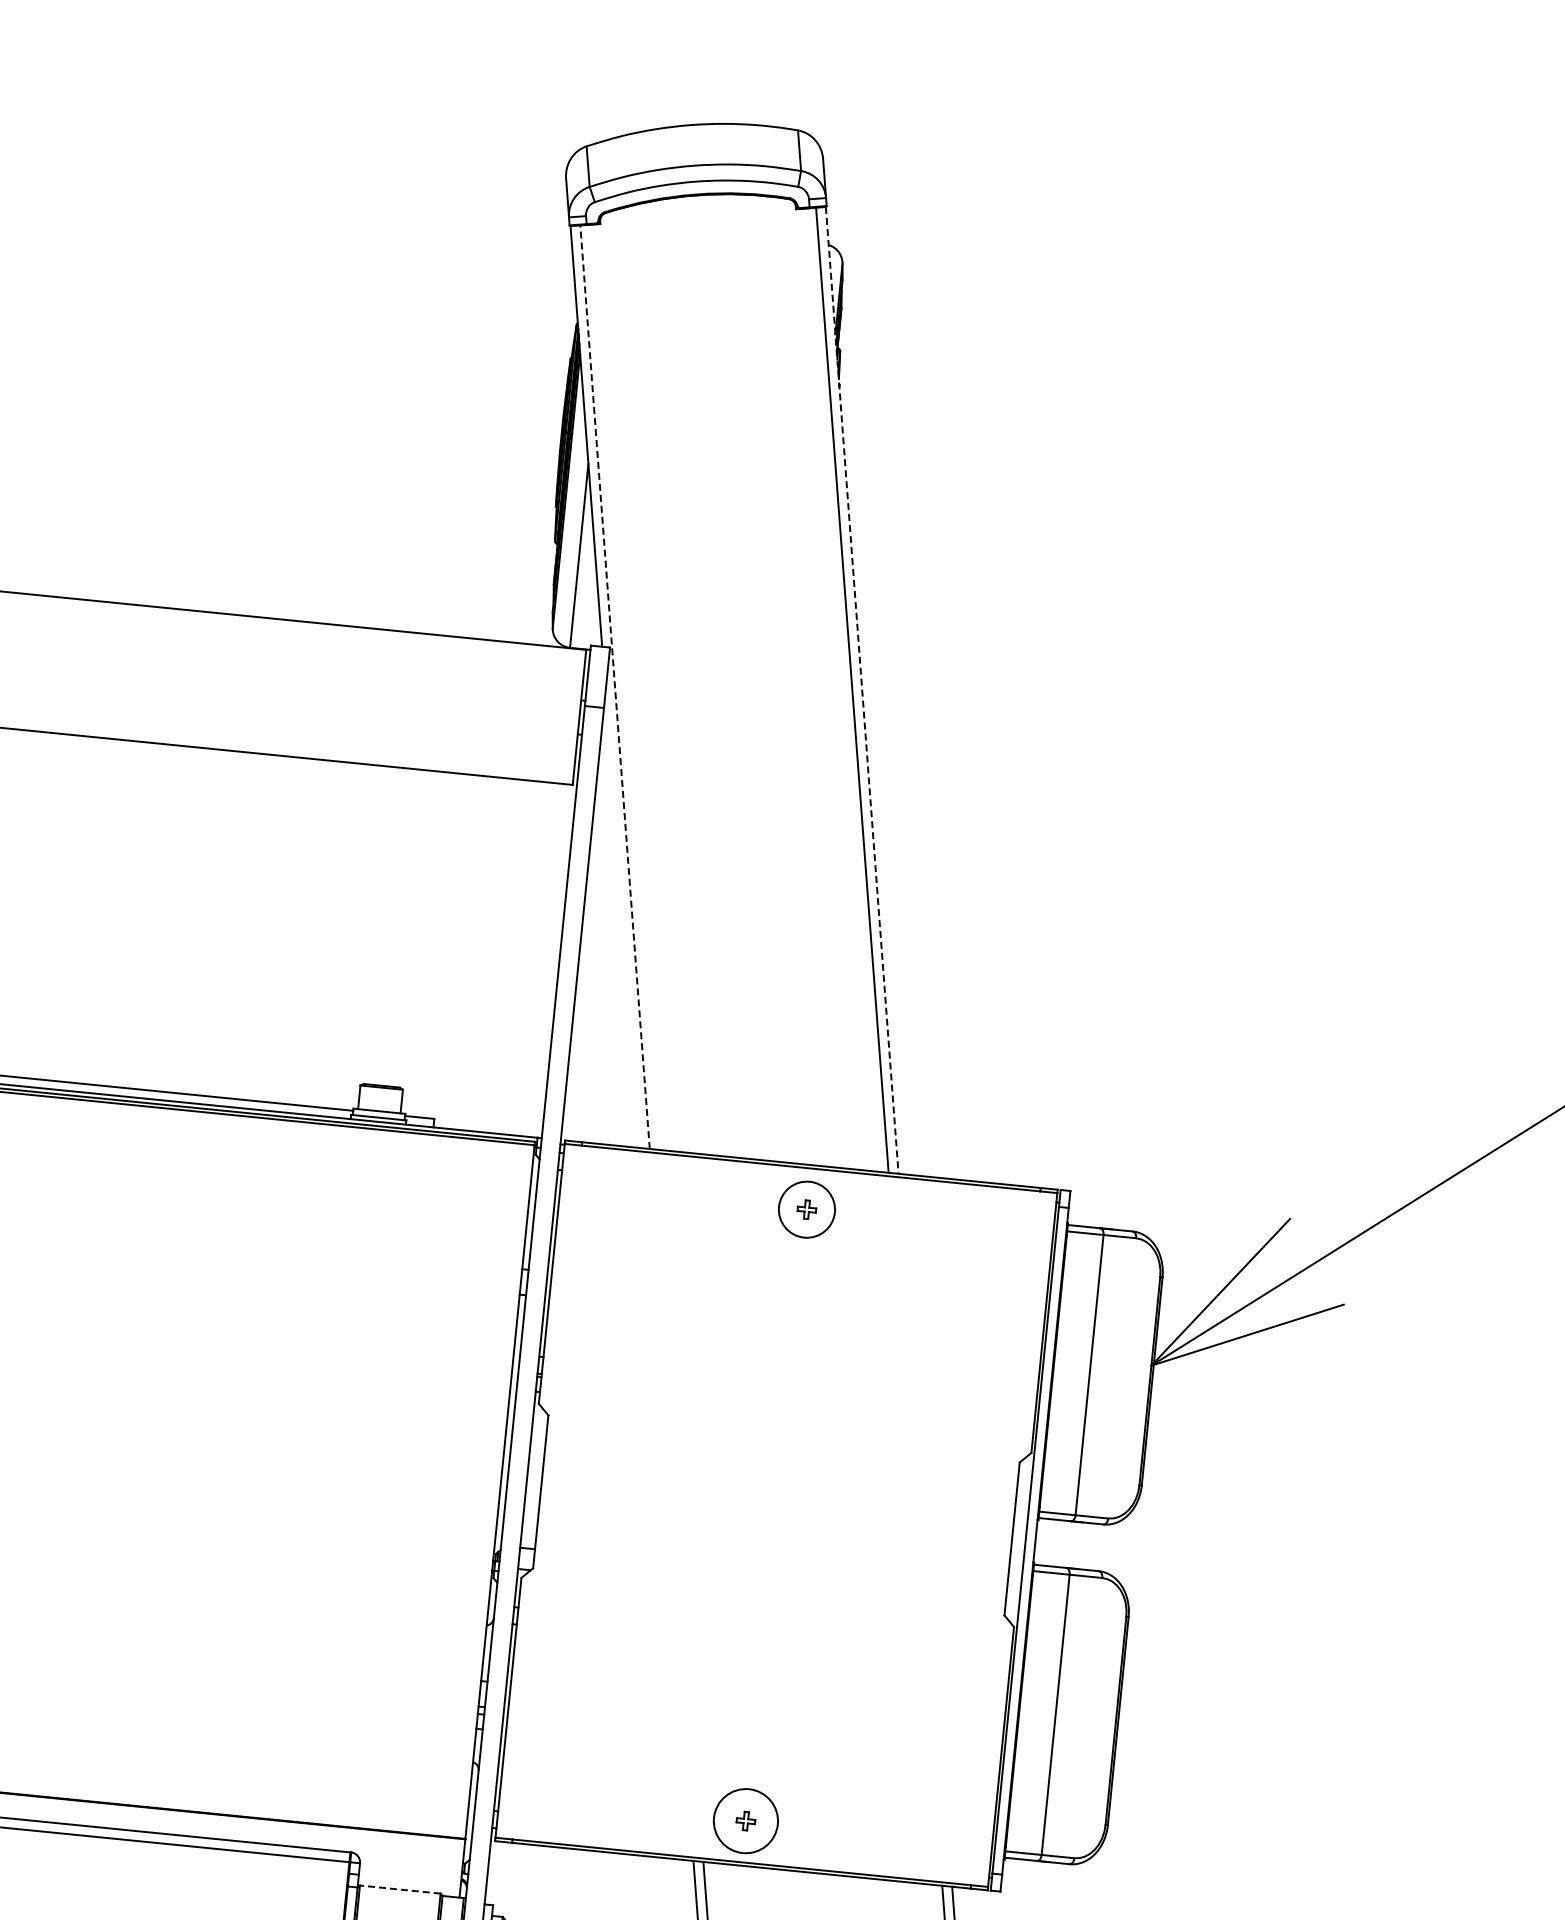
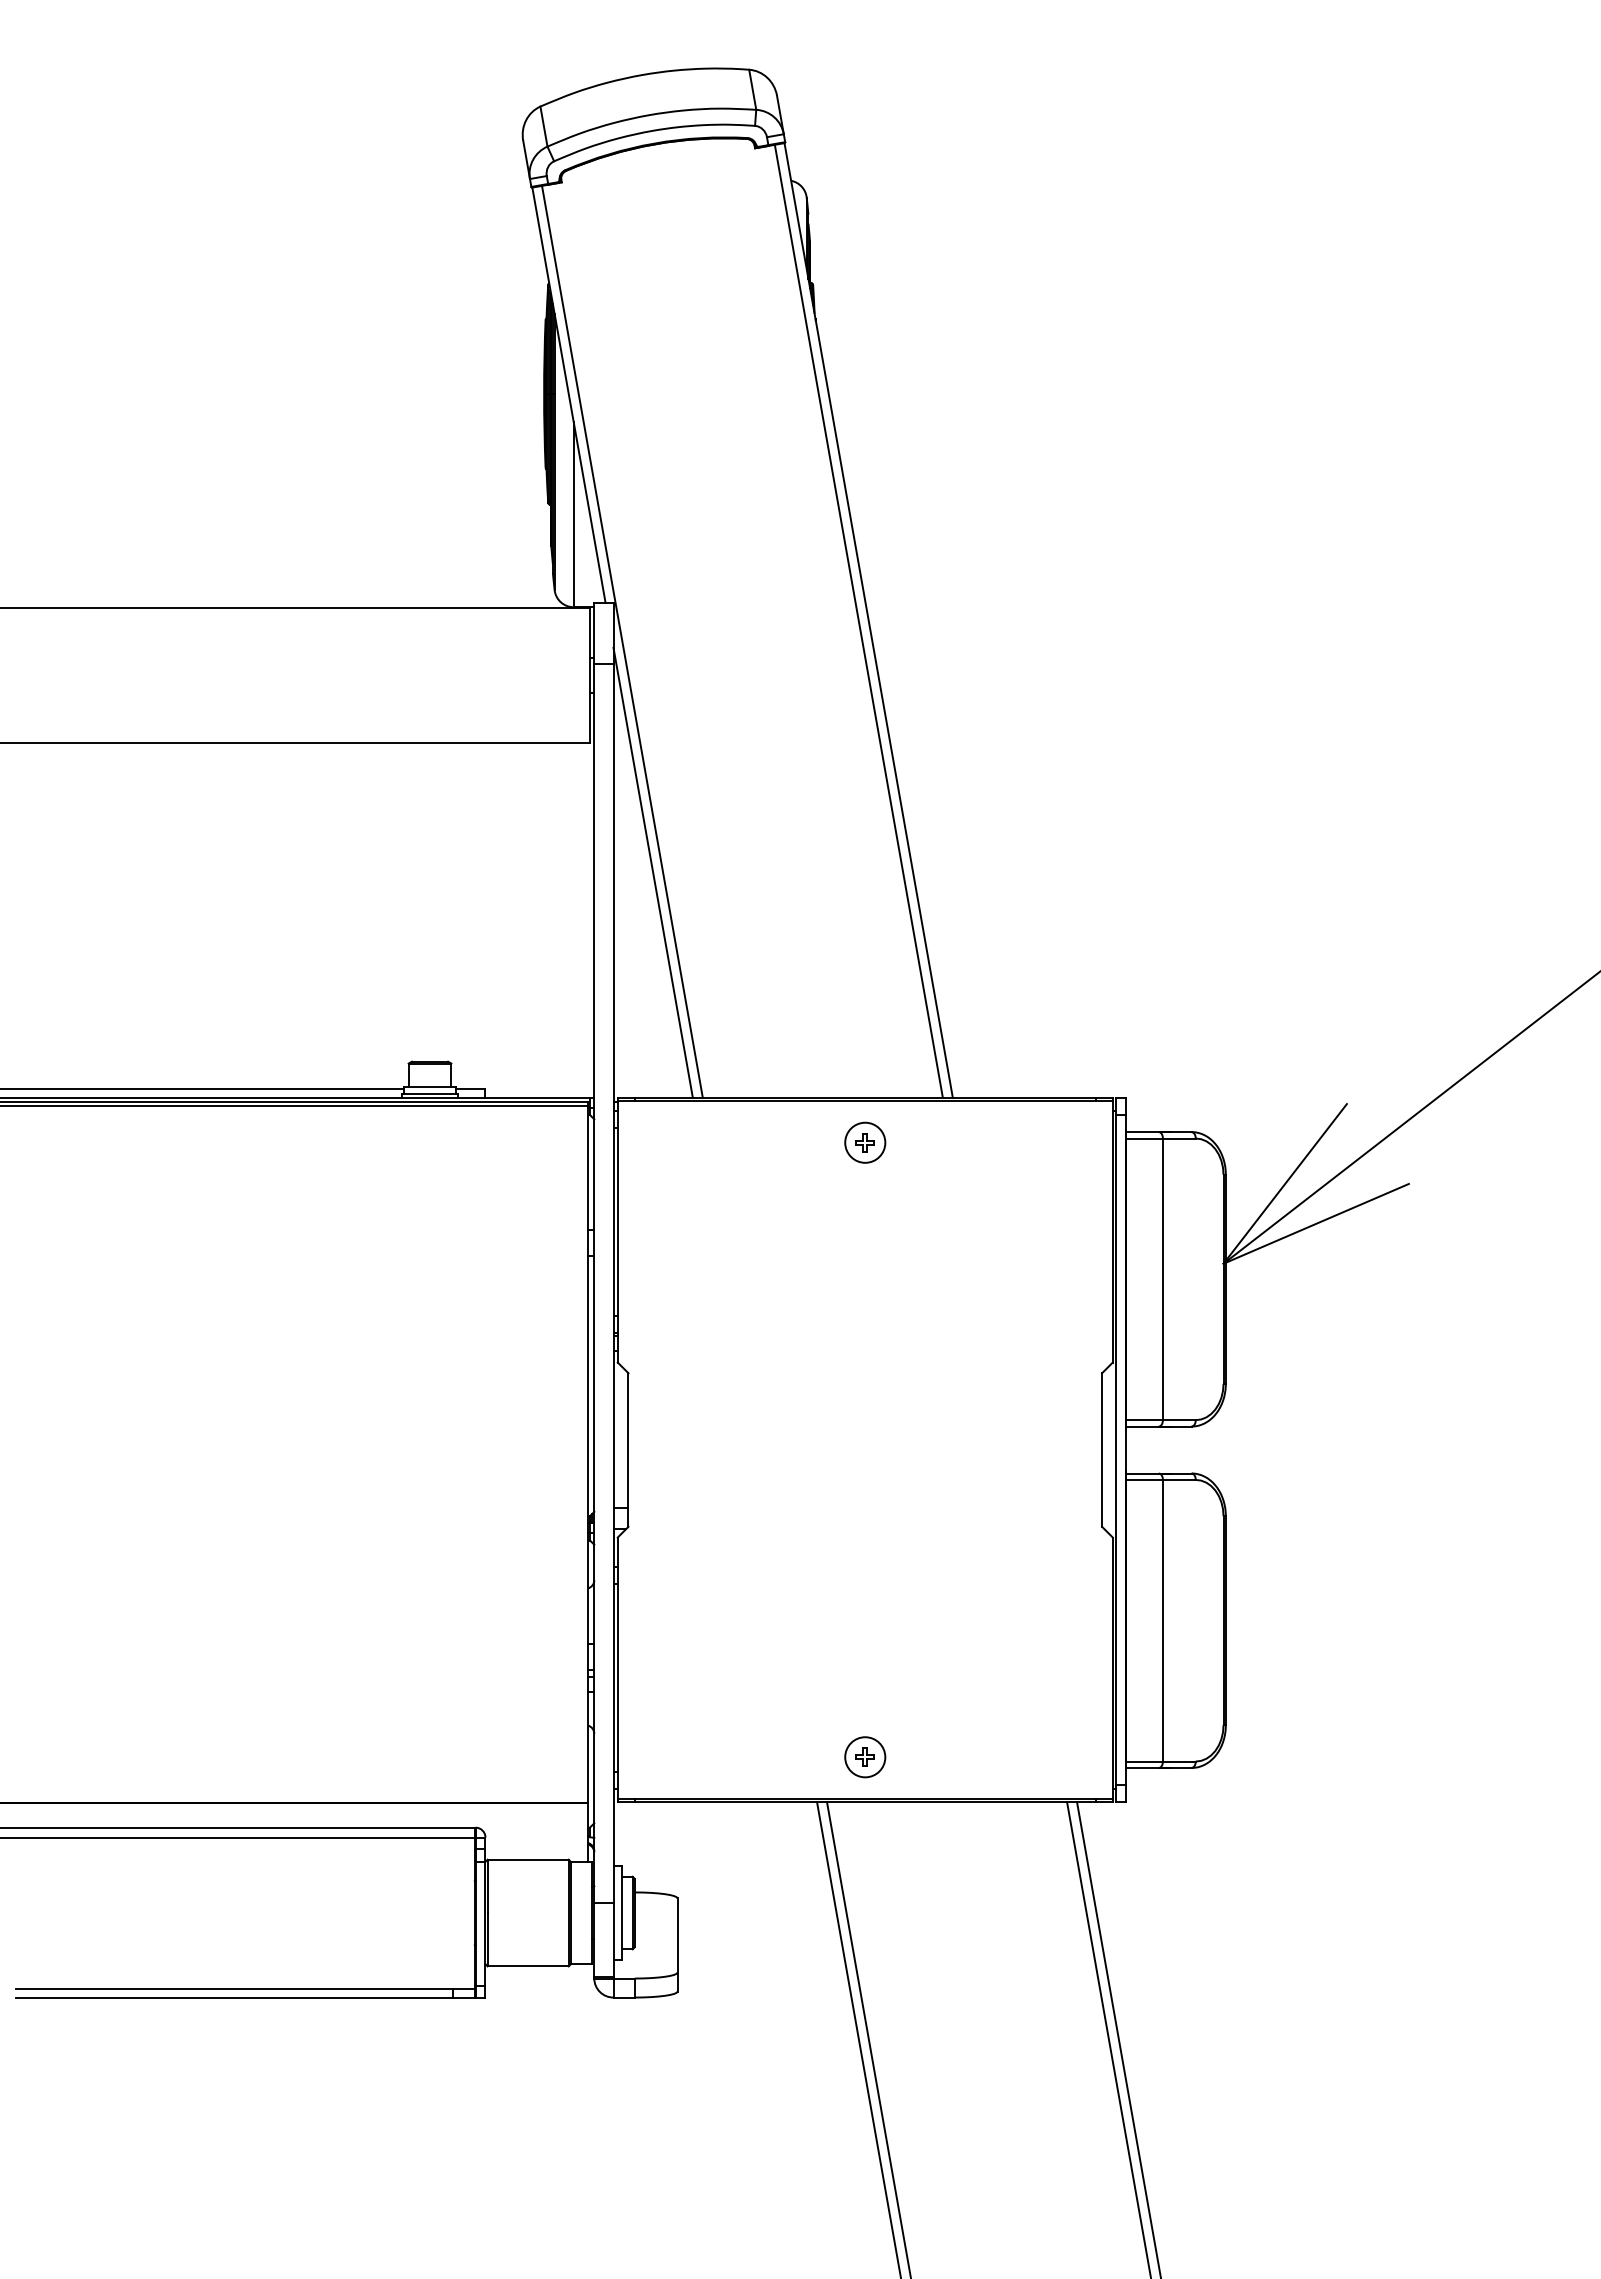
line: (615, 686) -> (622, 641), dashed -> solid
line: (862, 690) -> (868, 620), dashed -> solid
line: (622, 919) -> (652, 872), added
circle: (807, 1209) -> (865, 1142), size x0.71
circle: (746, 1821) -> (865, 1757), size x0.62
line: (400, 1889) -> (528, 1859), dashed -> solid

